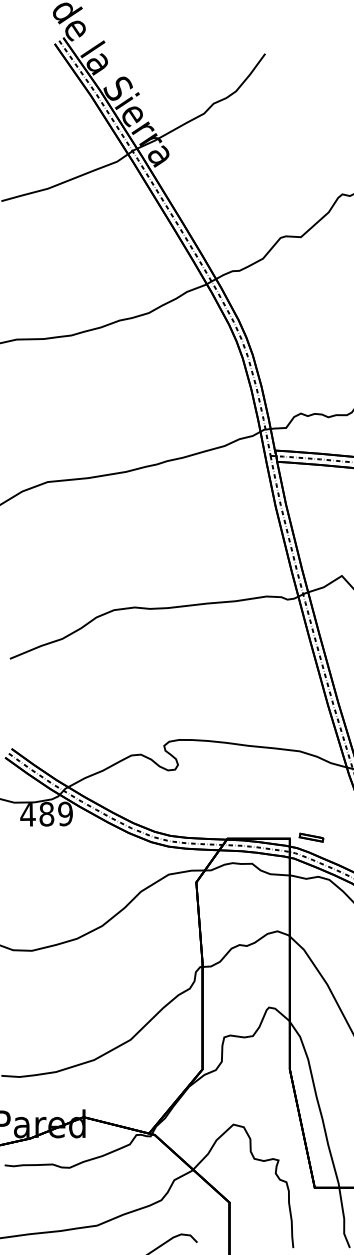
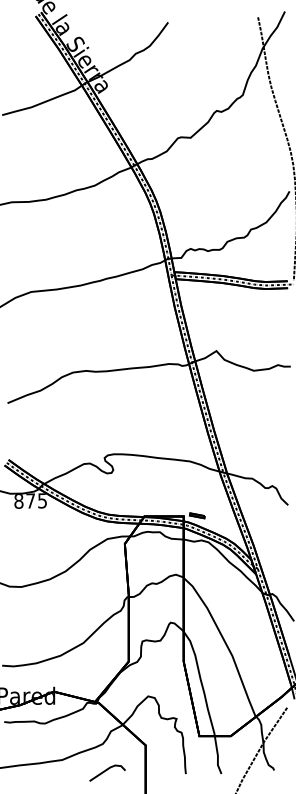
text: (46, 813) -> (30, 500), 489 -> 875

